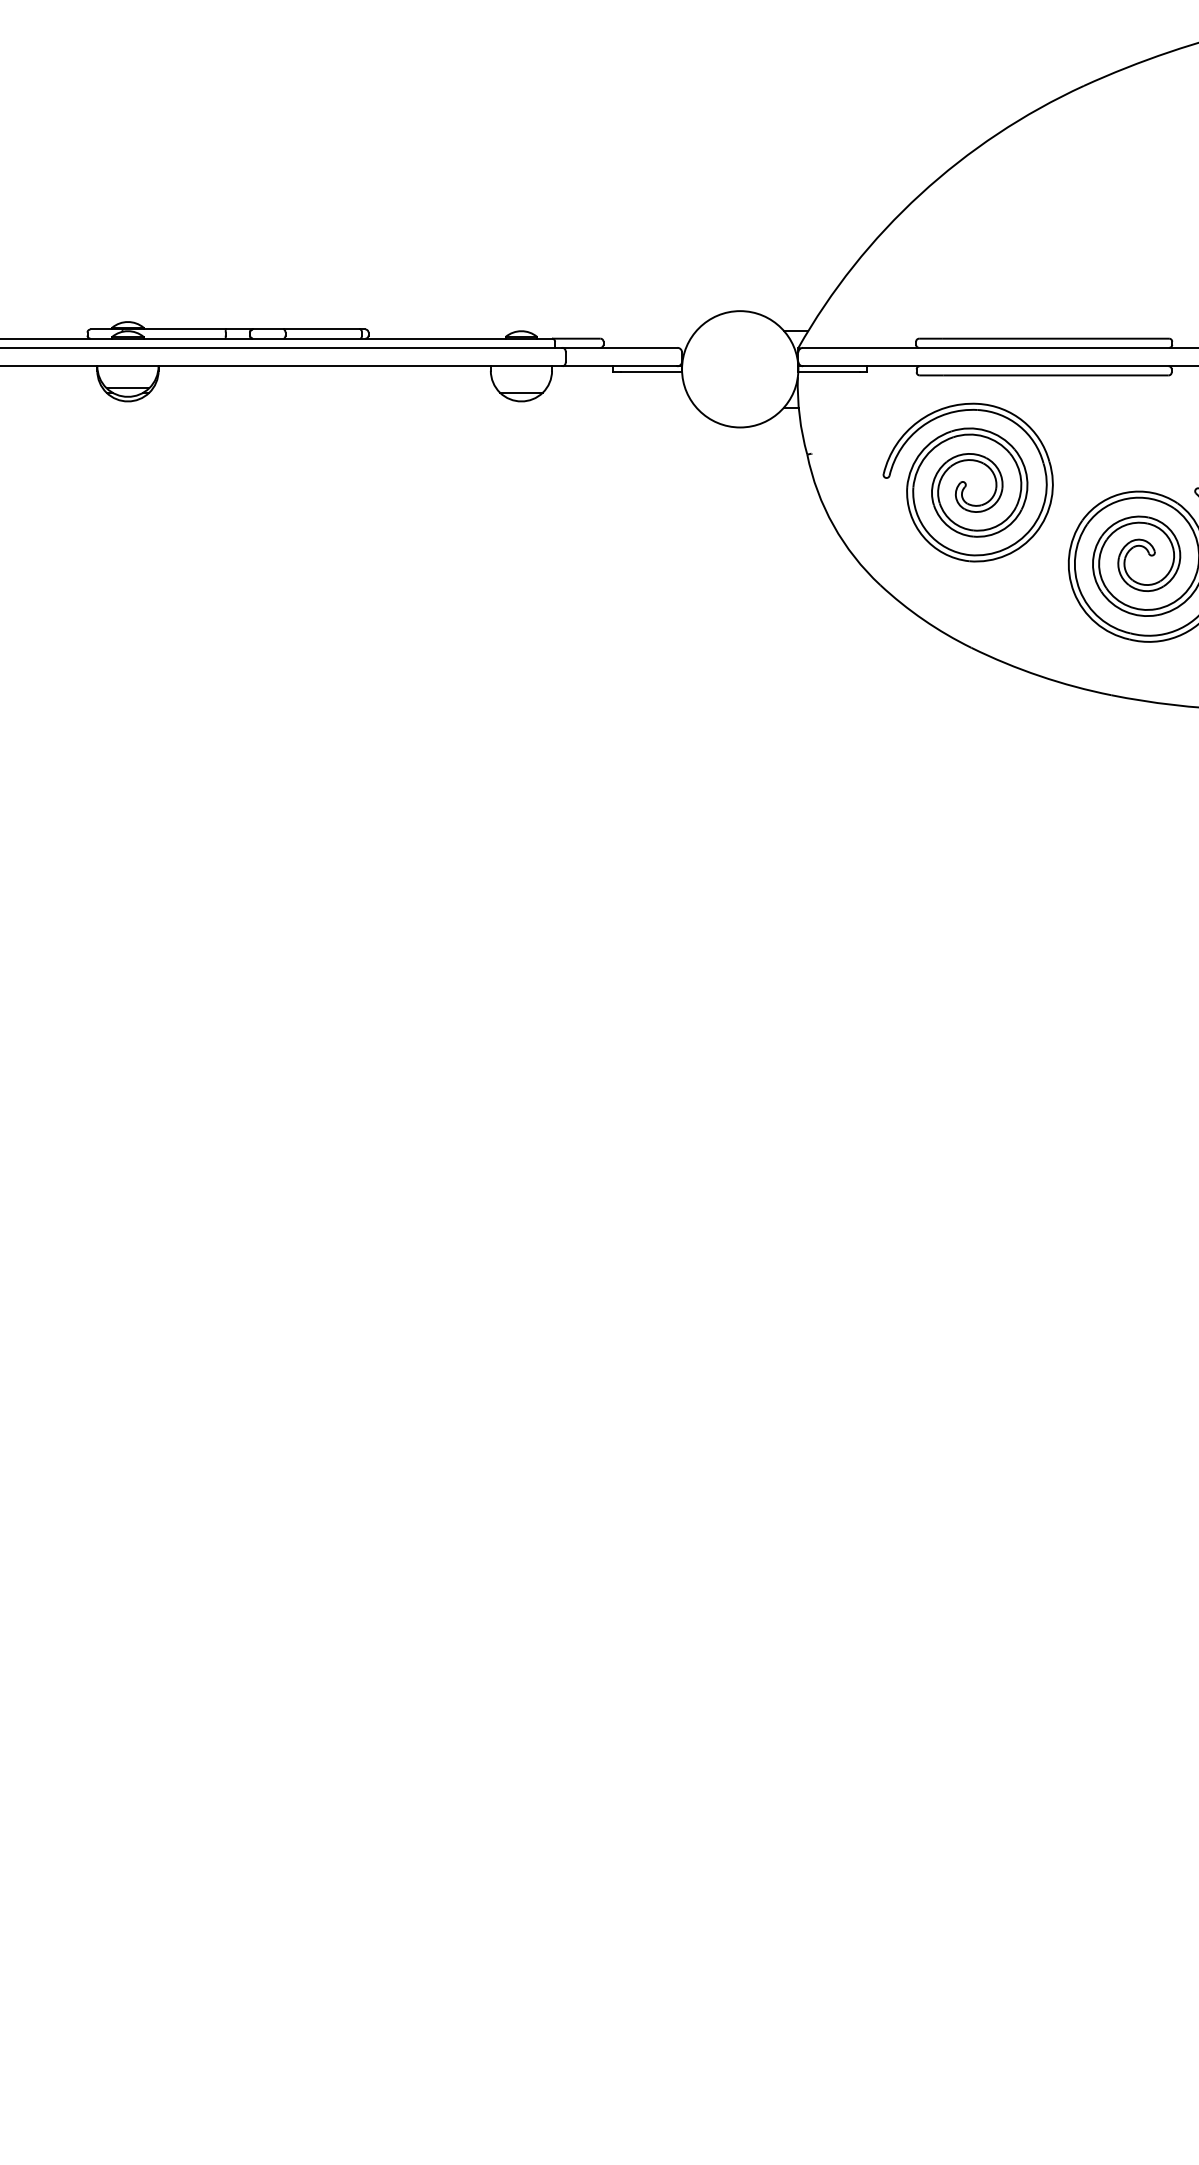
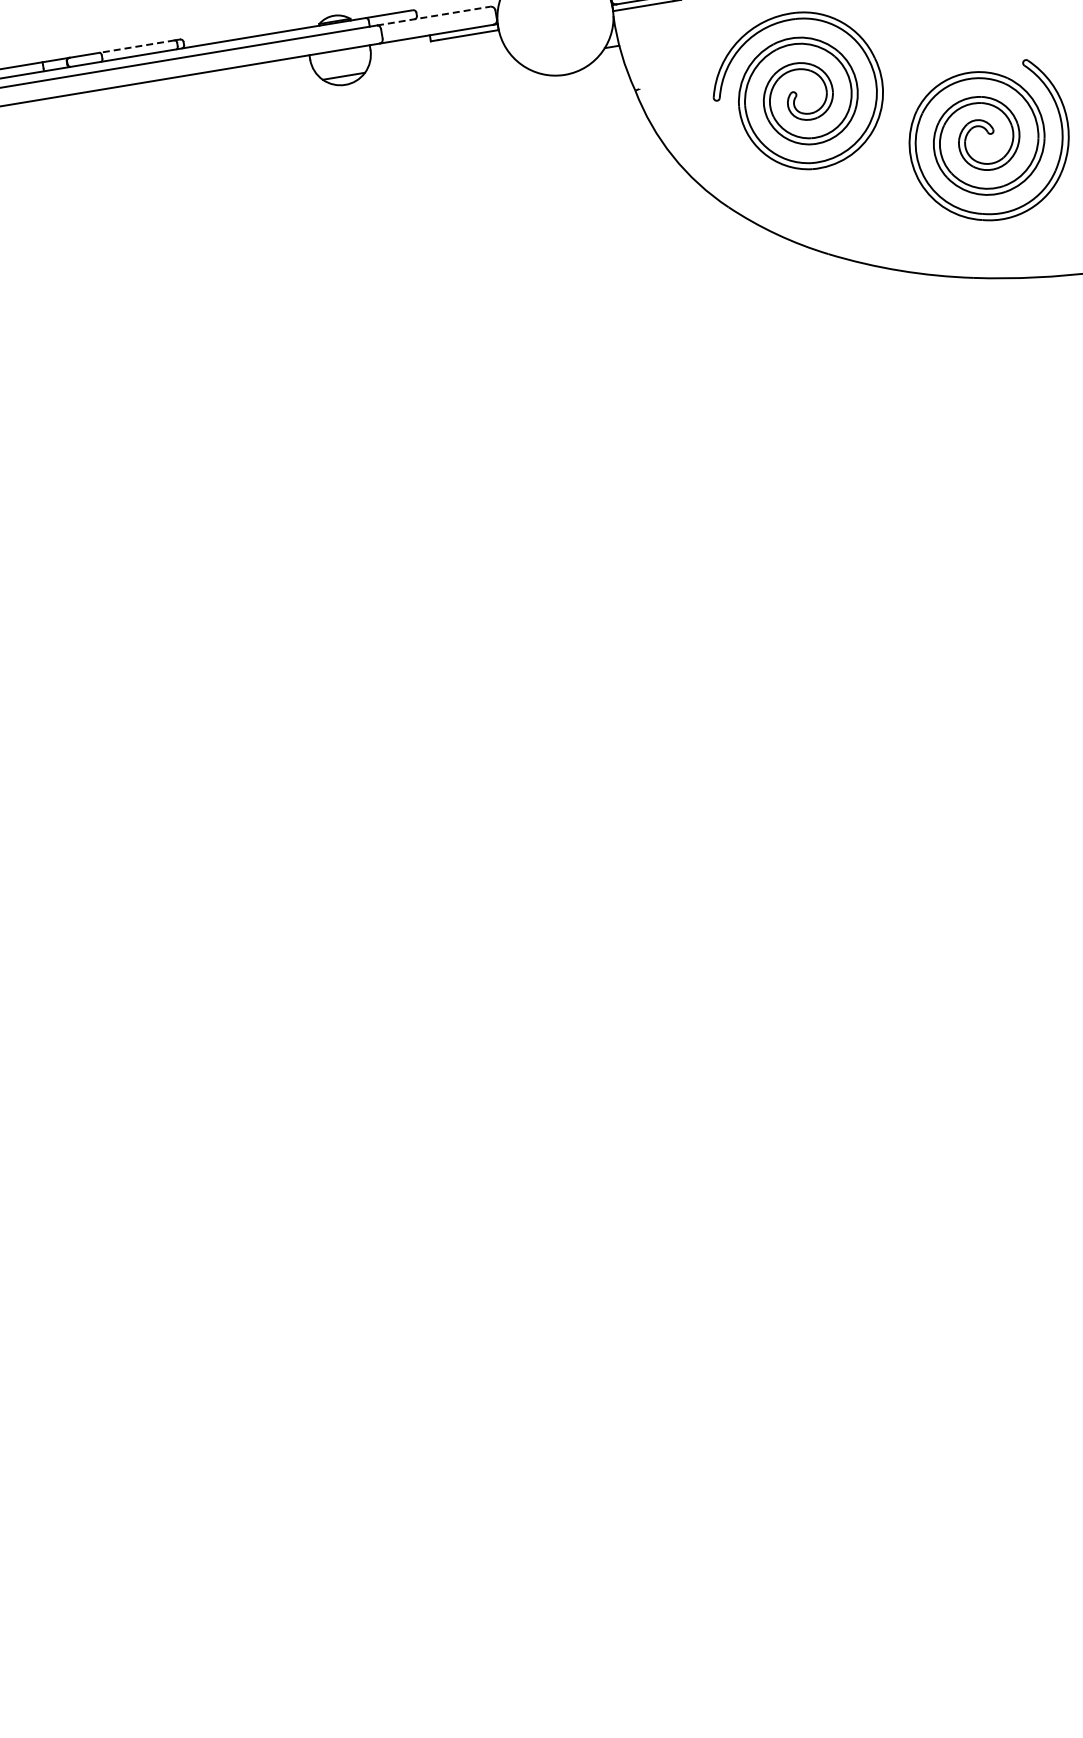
line: (321, 329) -> (136, 46), solid -> dashed
line: (620, 347) -> (434, 15), solid -> dashed

